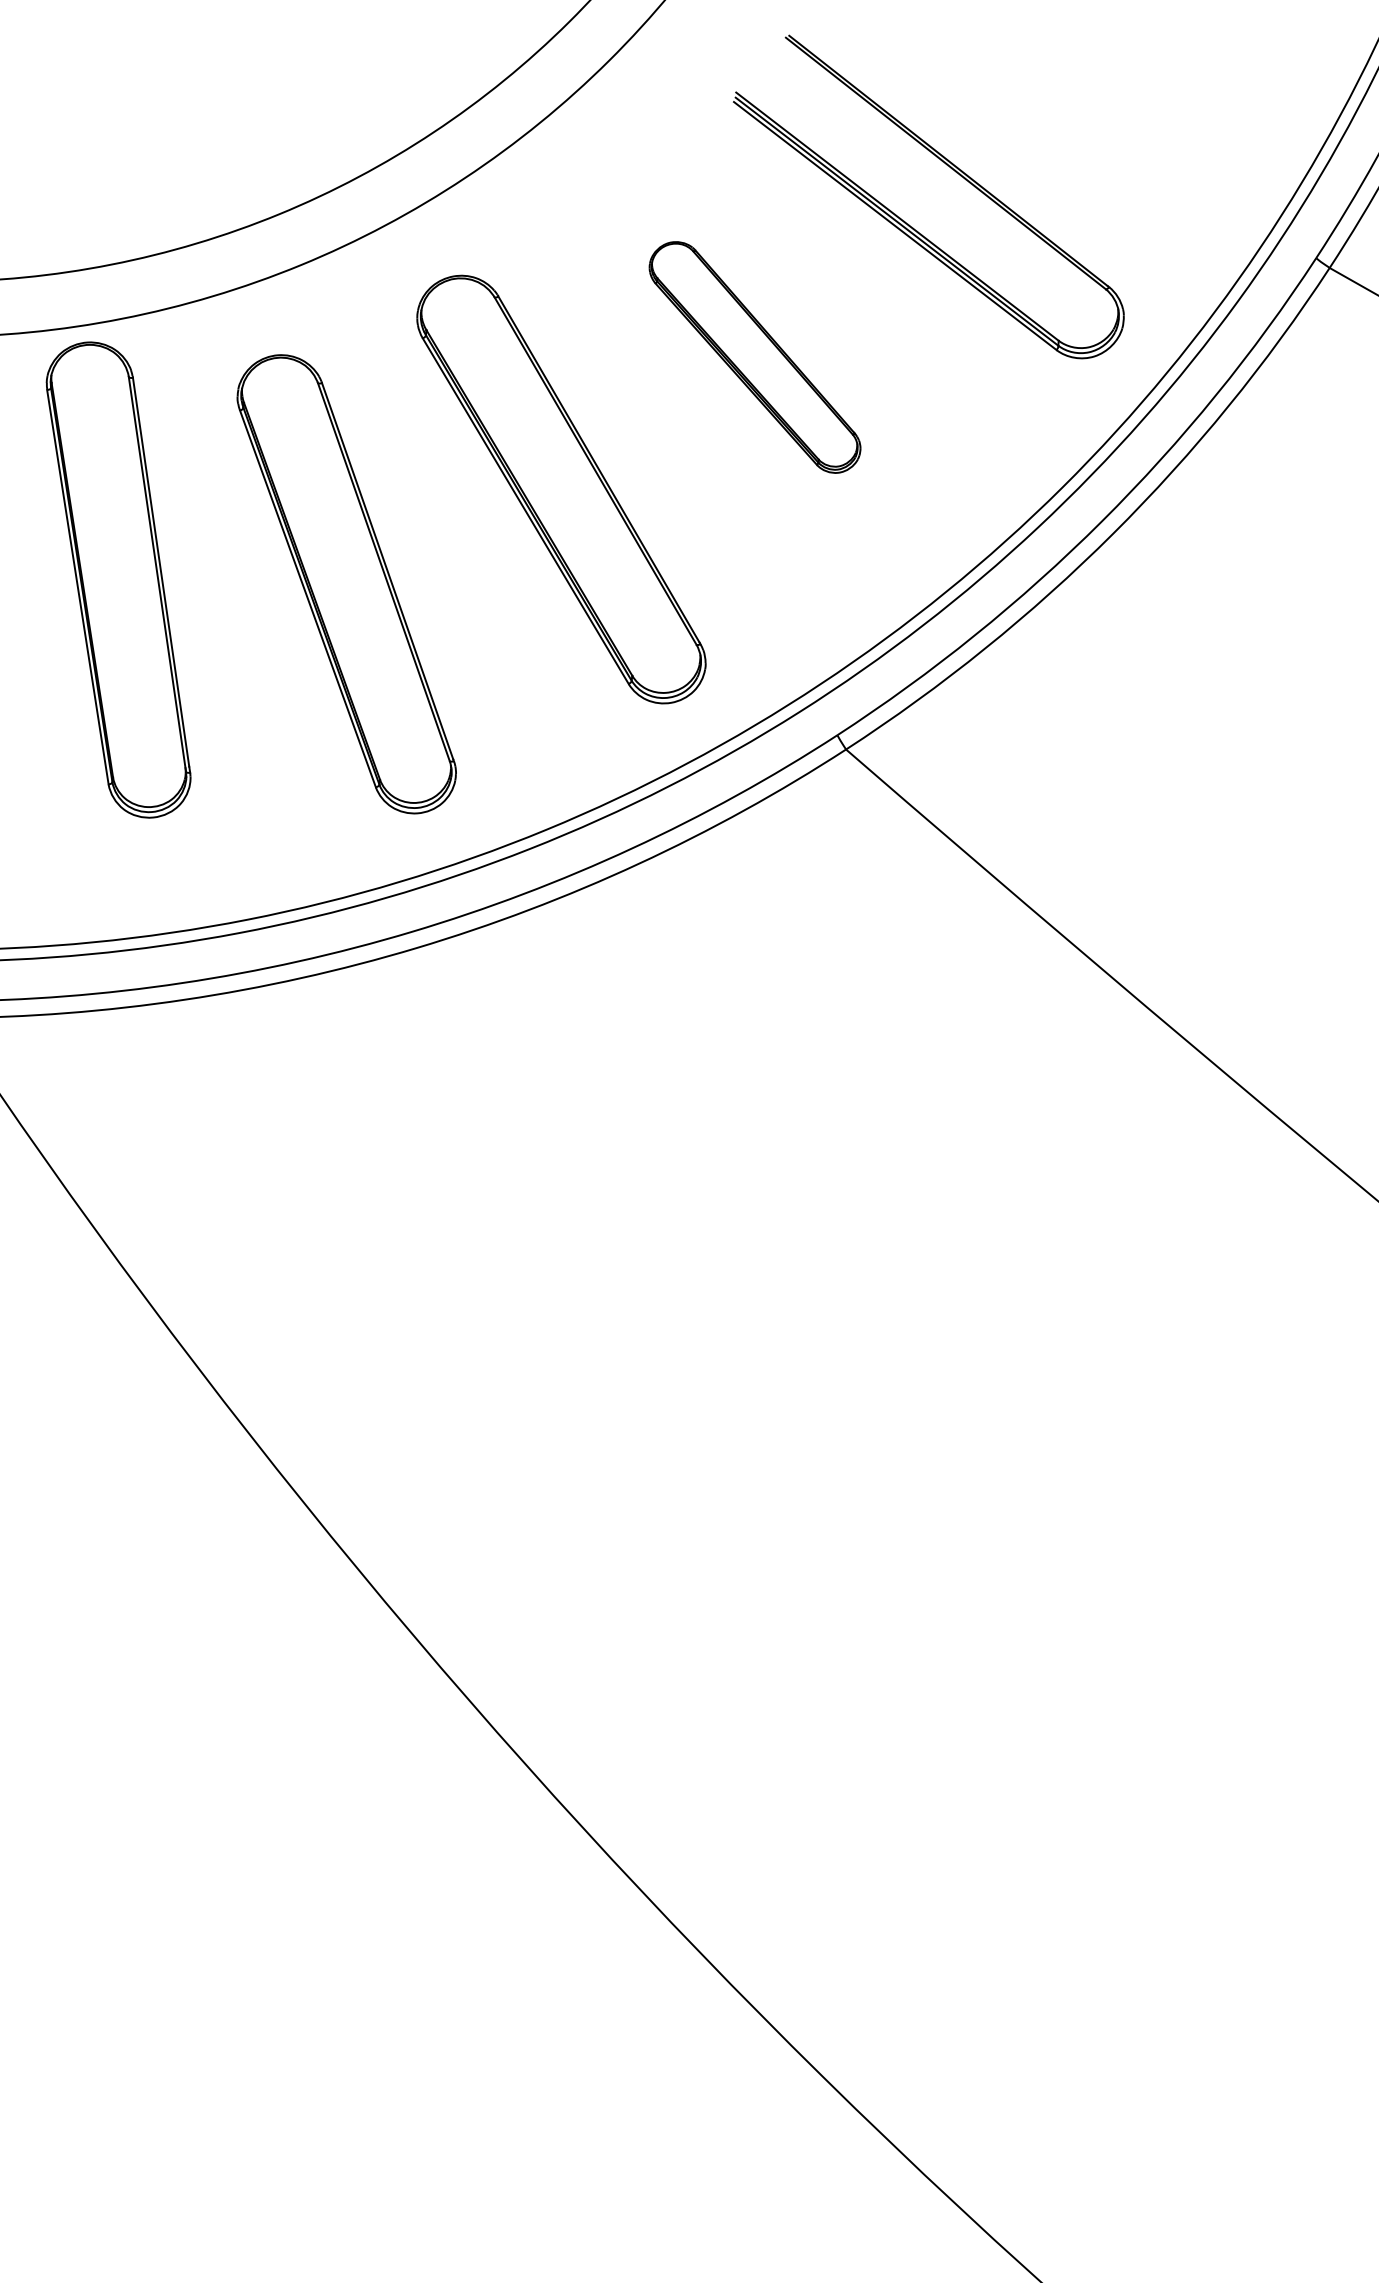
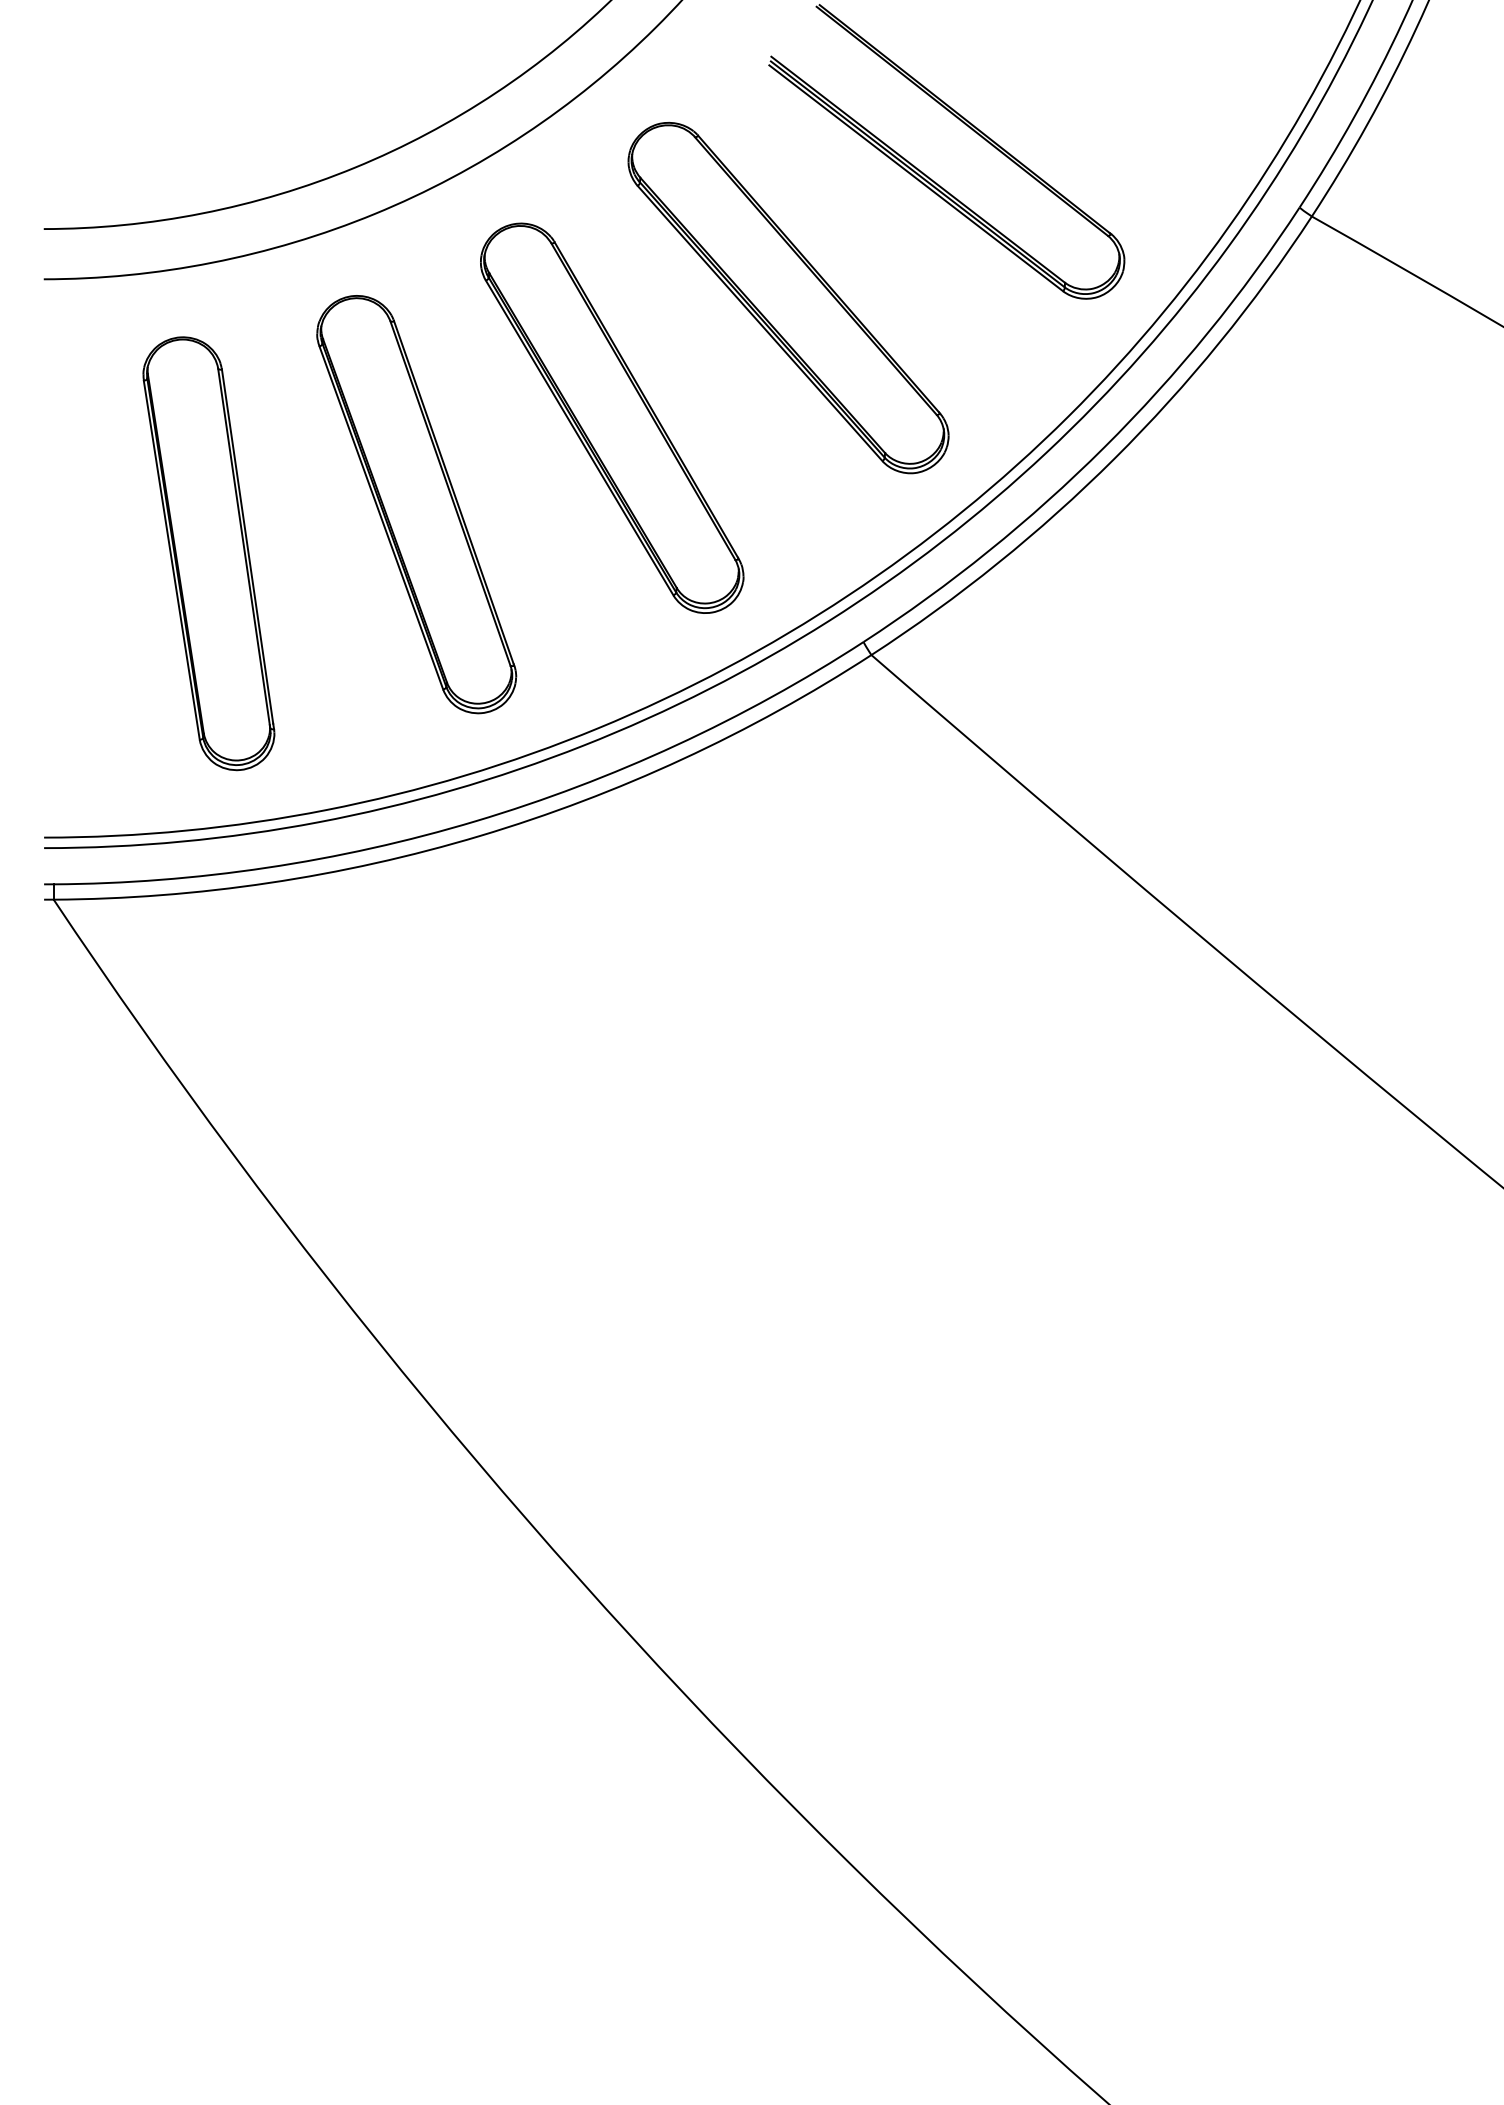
part: (755, 356) -> (788, 297), size x1.67
part: (118, 579) -> (208, 553), moved

